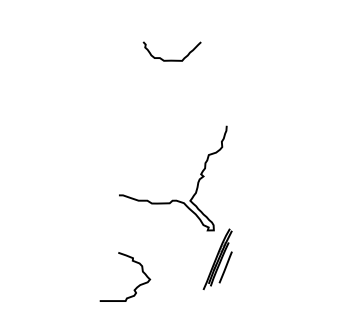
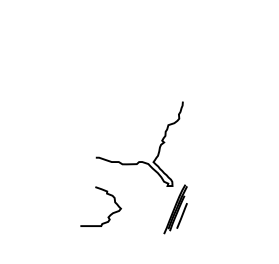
curve: (171, 59) -> (138, 48), removed
curve: (136, 286) -> (110, 214), moved

